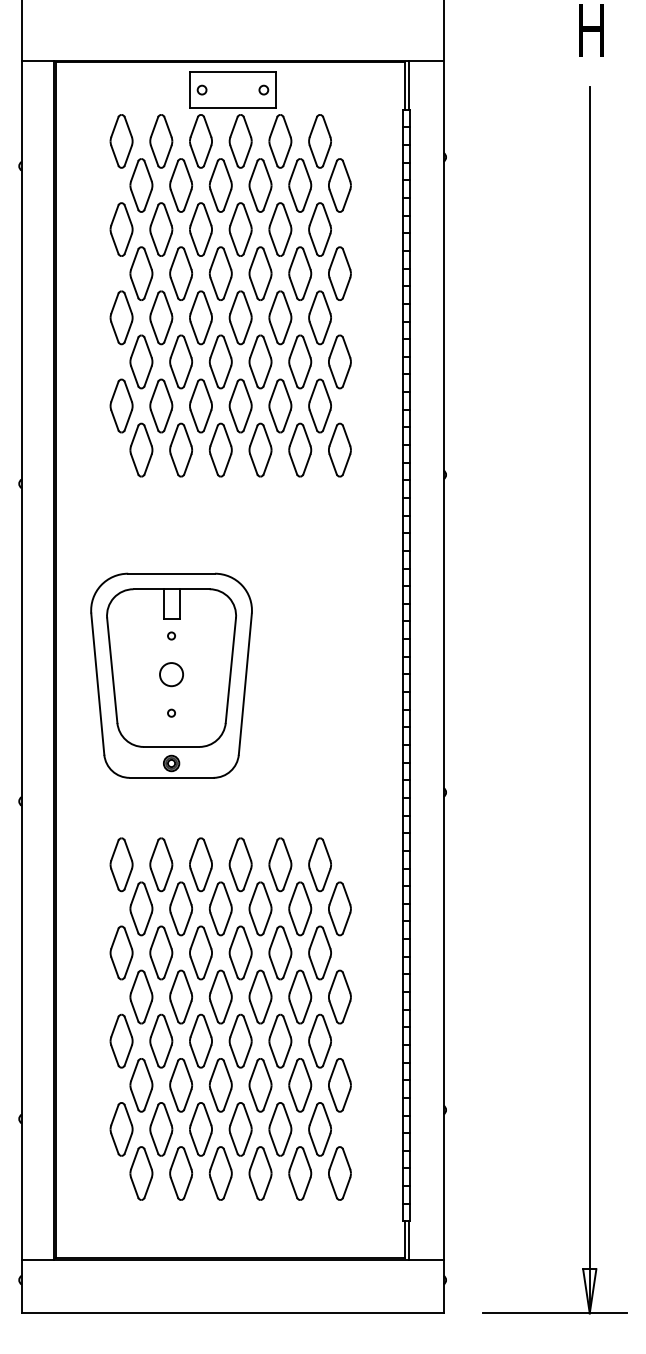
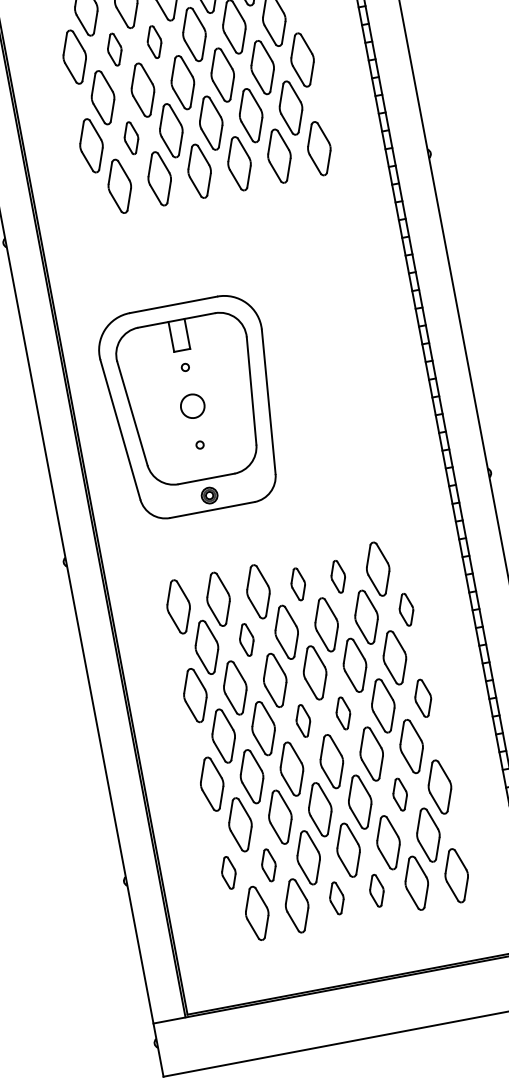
part: (161, 317) -> (114, 49), size x0.6
part: (200, 317) -> (154, 41), size x0.6
part: (161, 405) -> (131, 137), size x0.6
part: (240, 864) -> (298, 584), size x0.6
part: (280, 864) -> (338, 576), size x0.6
part: (180, 908) -> (246, 639), size x0.6
part: (339, 908) -> (405, 609), size x0.6
part: (220, 996) -> (303, 720), size x0.6
part: (260, 996) -> (343, 712), size x0.6
part: (339, 996) -> (422, 697), size x0.7
part: (300, 1085) -> (400, 794), size x0.6
part: (121, 1129) -> (228, 872), size x0.6
part: (161, 1129) -> (269, 865), size x0.6
part: (220, 1173) -> (336, 898), size x0.6
part: (260, 1173) -> (376, 890), size x0.6

